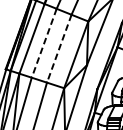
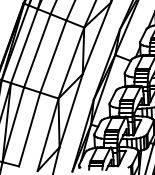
line: (44, 43) -> (37, 50), dashed -> solid
line: (59, 49) -> (53, 57), dashed -> solid

